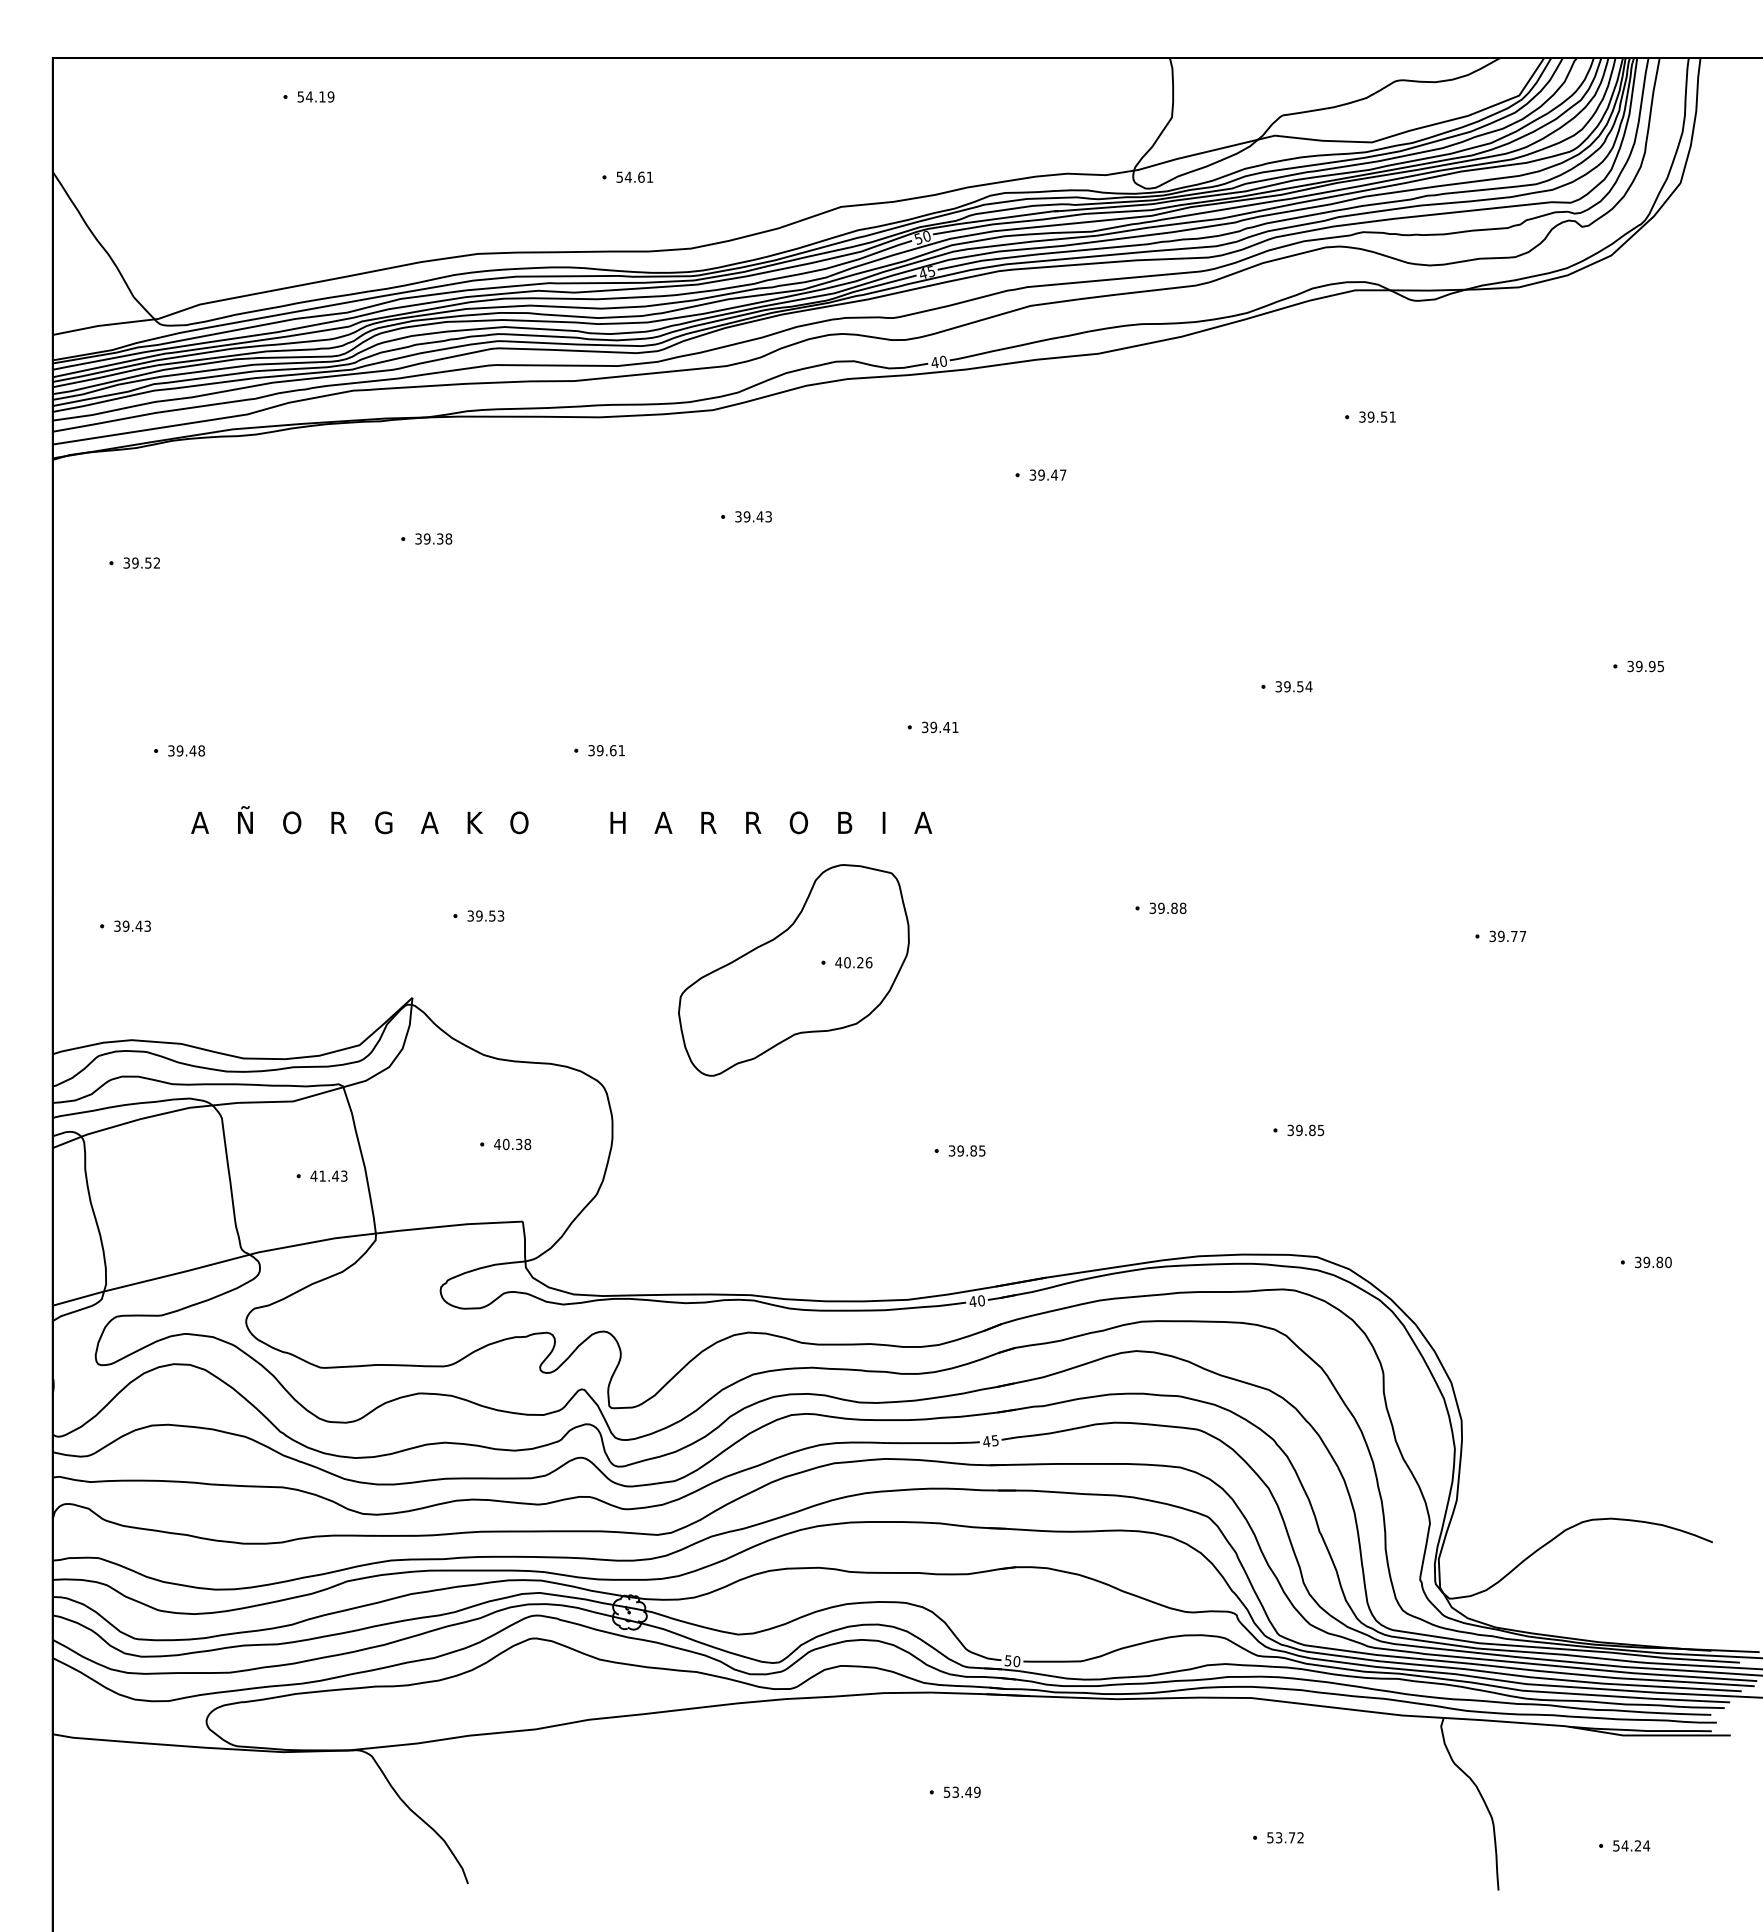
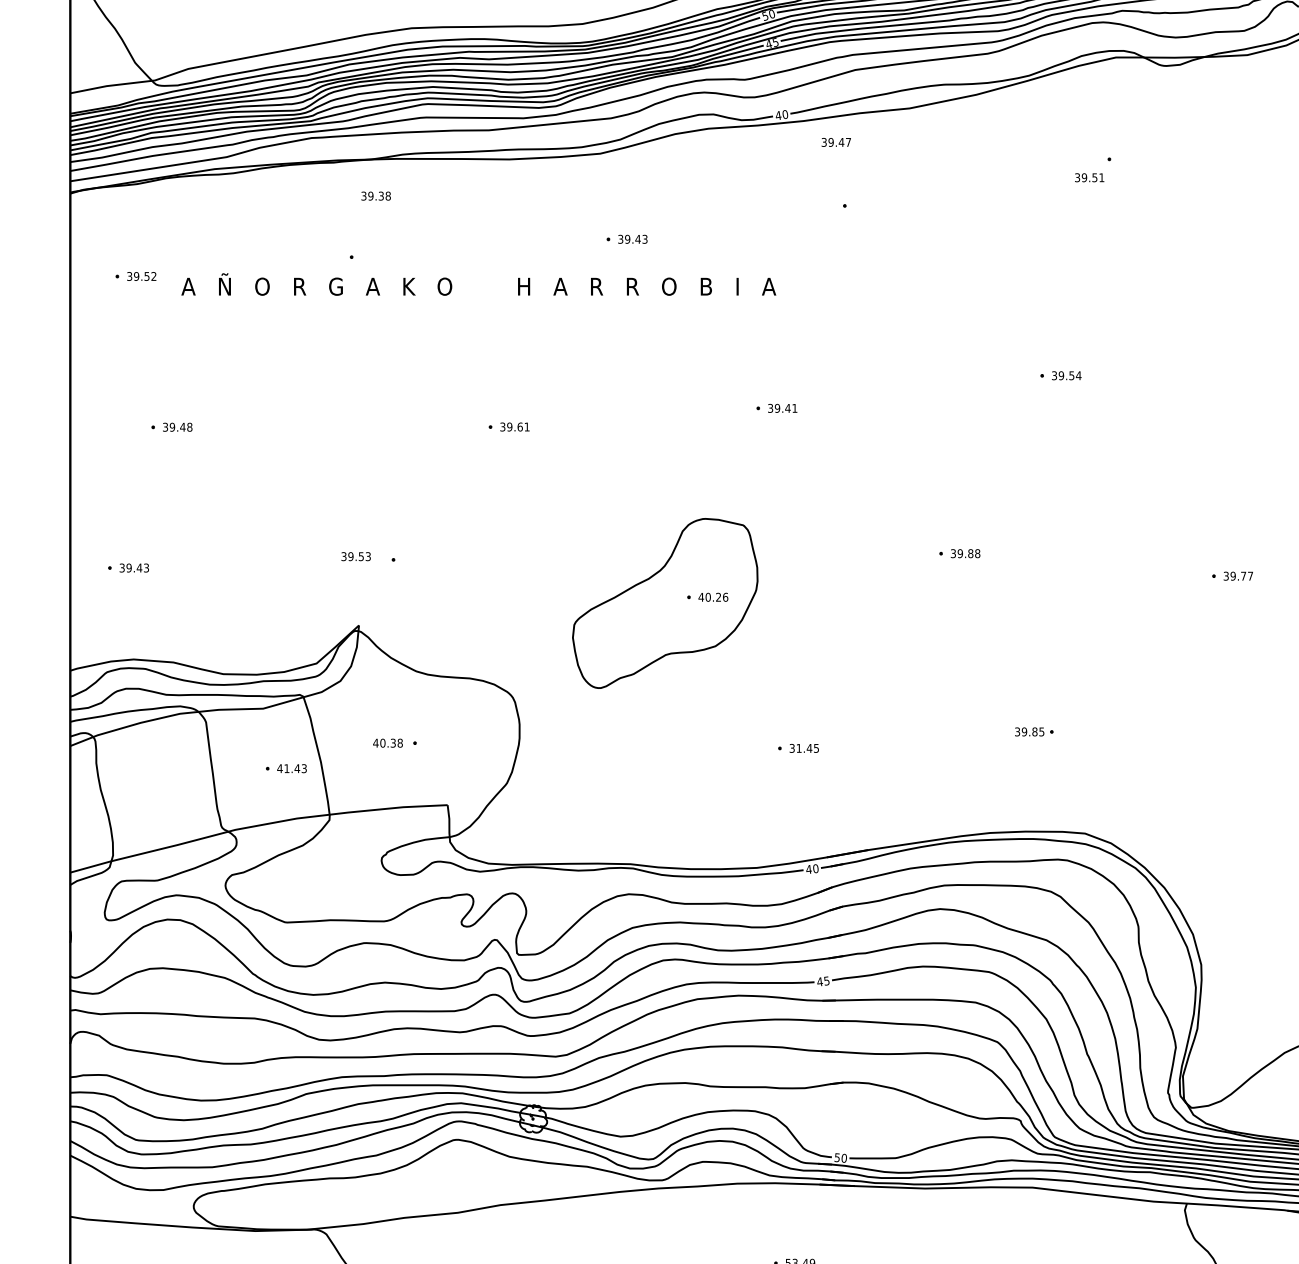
text: (1377, 416) -> (1089, 177), moved
text: (1047, 474) -> (835, 141), moved
text: (433, 538) -> (375, 195), moved
text: (561, 820) -> (478, 284), moved
text: (485, 915) -> (355, 556), moved
text: (1305, 1130) -> (1029, 731), moved
text: (512, 1144) -> (387, 743), moved
text: (967, 1150) -> (804, 748), 39.85 -> 31.45

